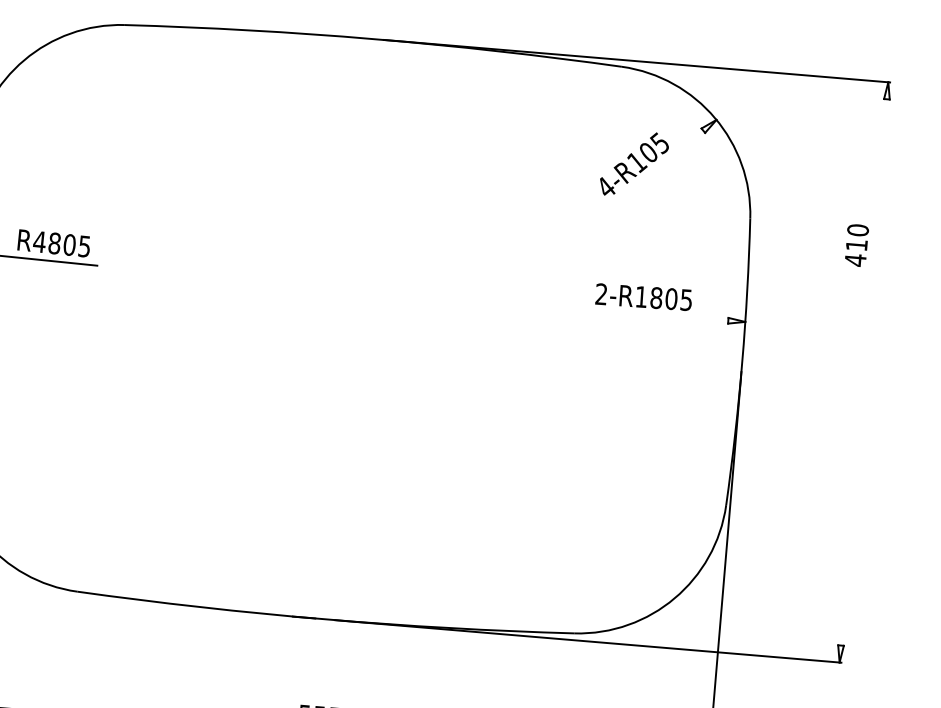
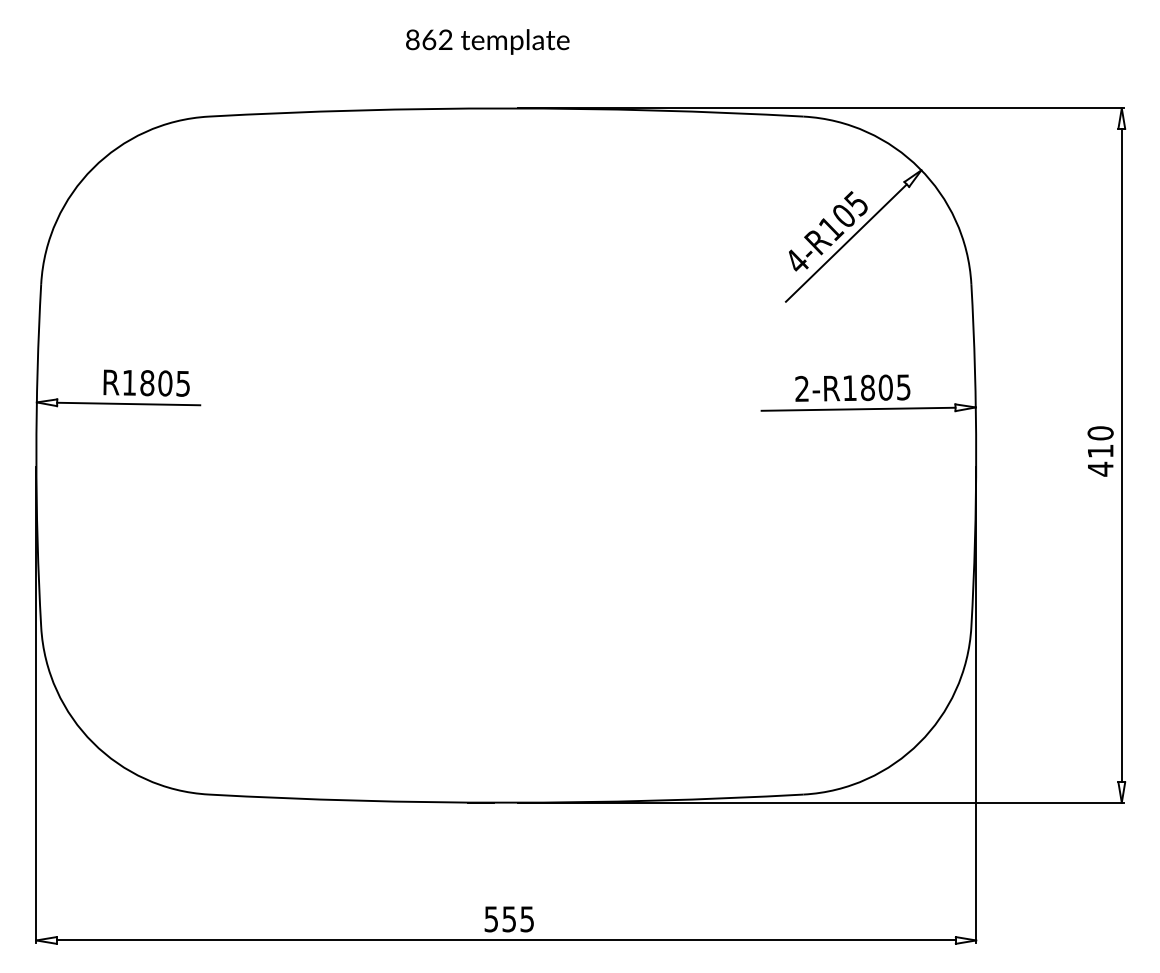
line: (648, 174) -> (845, 242), added
text: (38, 241) -> (128, 382), R4805 -> R1805
text: (856, 245) -> (1100, 451), moved
line: (647, 314) -> (858, 408), added
line: (863, 372) -> (1121, 455), added

